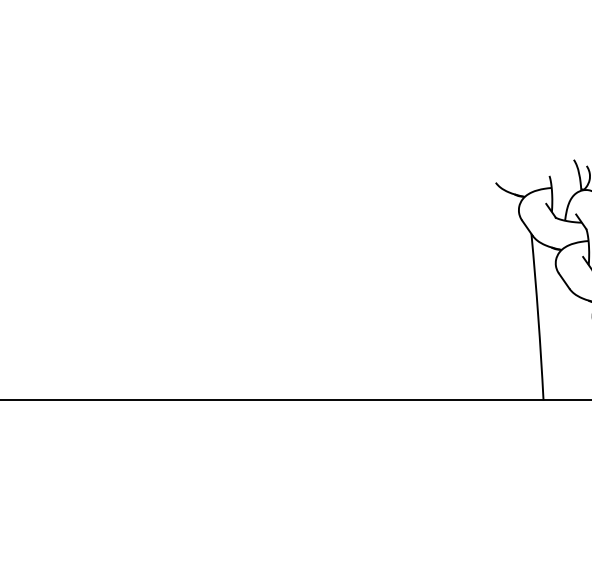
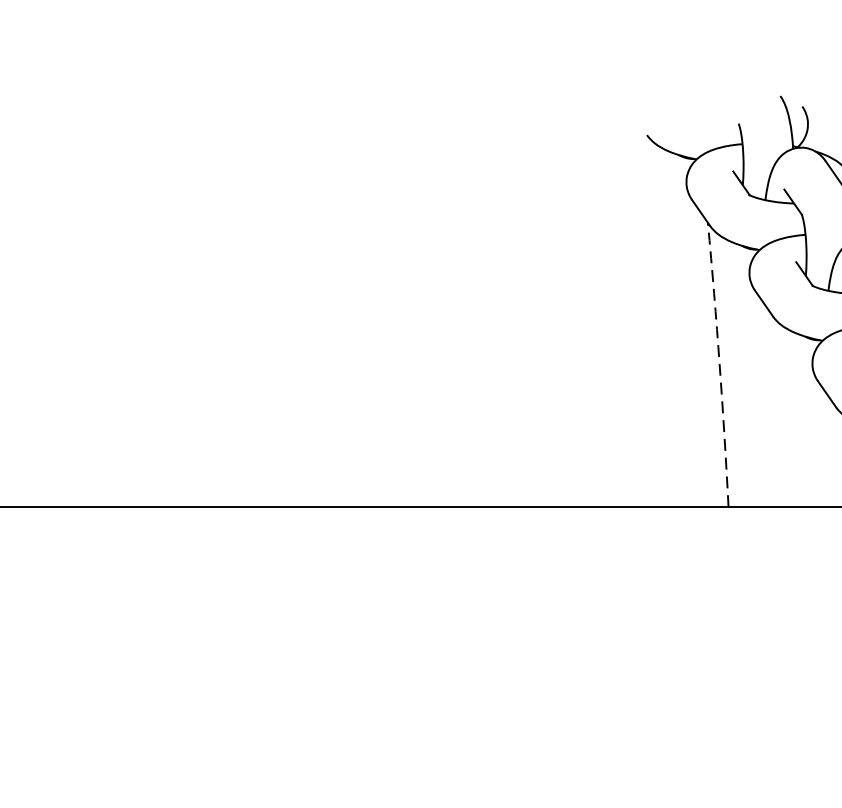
arc: (538, 317) -> (719, 365), solid -> dashed

